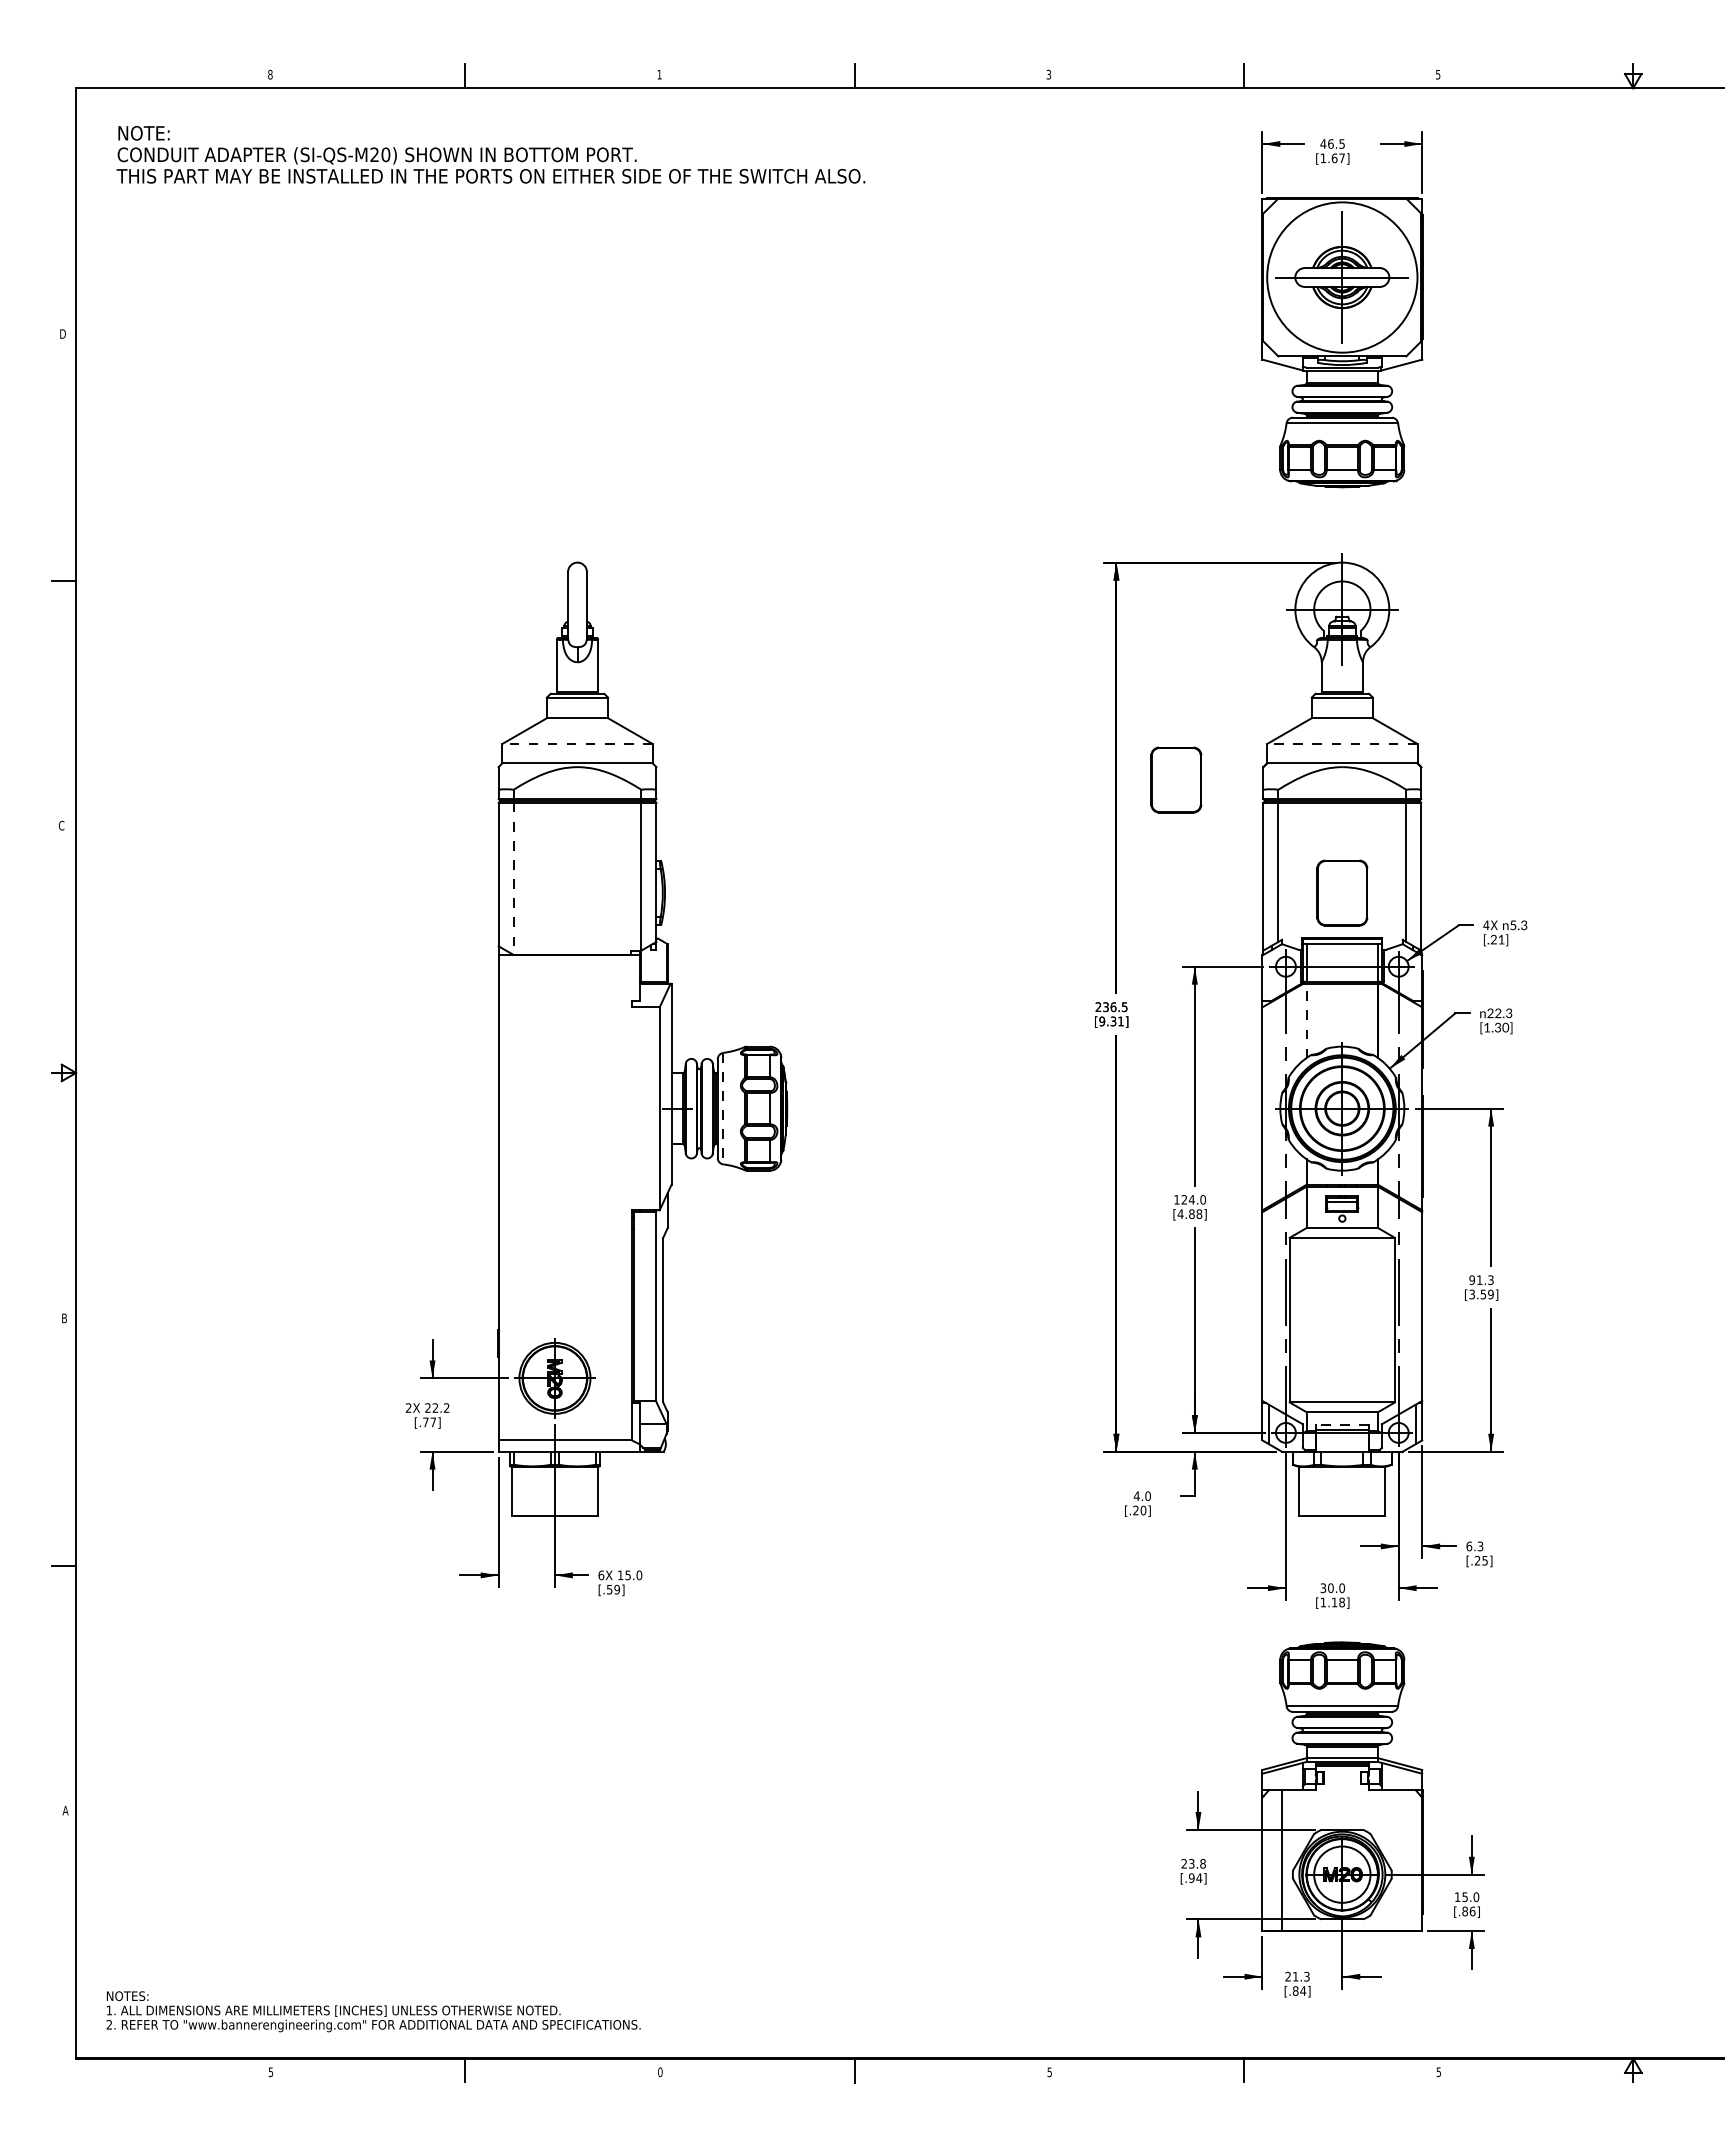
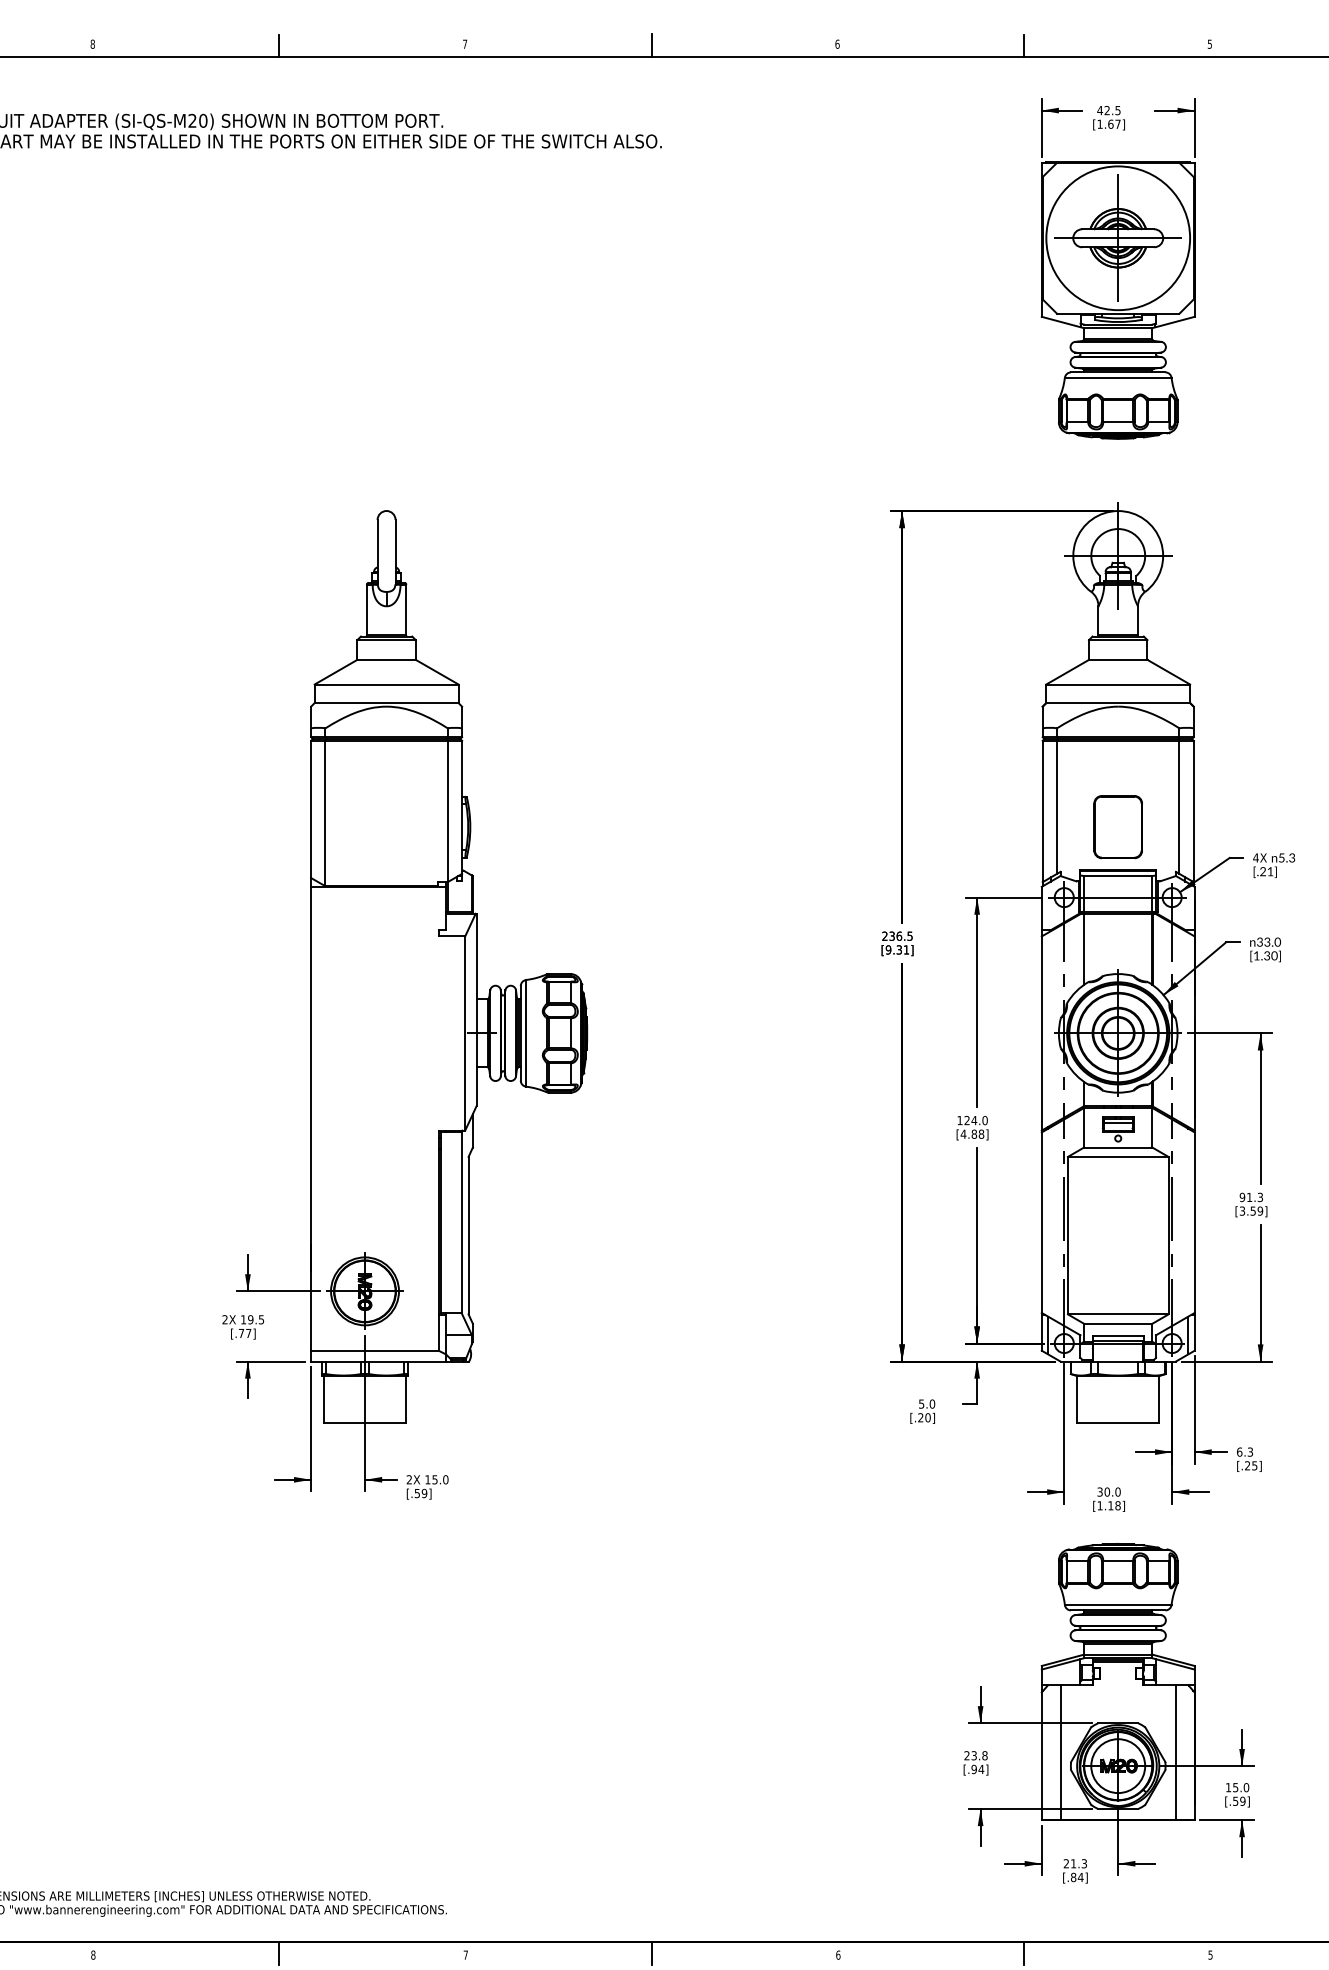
text: (659, 74) -> (465, 44), 1 -> 7
text: (1048, 74) -> (837, 44), 3 -> 6
text: (1330, 143) -> (1106, 110), 46.5 -> 42.5
line: (577, 743) -> (386, 684), dashed -> solid
line: (1341, 743) -> (1117, 684), dashed -> solid
part: (1176, 779) -> (959, 718), removed
line: (513, 879) -> (325, 814), dashed -> solid
text: (1499, 1013) -> (1268, 942), 22.3 -> 33.0
line: (1306, 1020) -> (1083, 949), dashed -> solid
line: (723, 1108) -> (526, 1033), dashed -> solid
text: (437, 1407) -> (252, 1319), 22.2 -> 19.5
line: (1342, 1425) -> (1118, 1336), dashed -> solid
text: (1136, 1496) -> (921, 1404), 4.0 -> 5.0
text: (601, 1575) -> (409, 1479), 6X -> 2X
line: (1402, 1860) -> (1175, 1752), added
text: (1468, 1911) -> (1238, 1801), [.86] -> [.59]
text: (270, 2072) -> (92, 1955), 5 -> 8
text: (660, 2072) -> (465, 1955), 0 -> 7
text: (1049, 2072) -> (838, 1955), 5 -> 6

